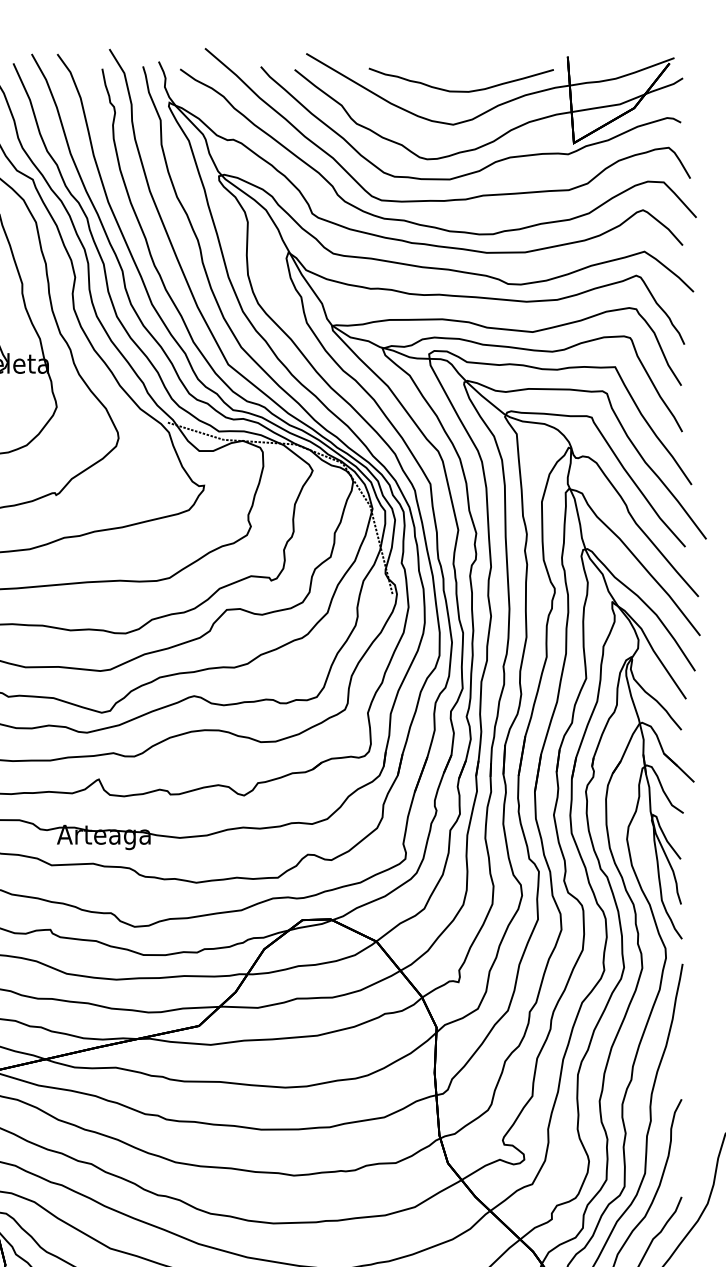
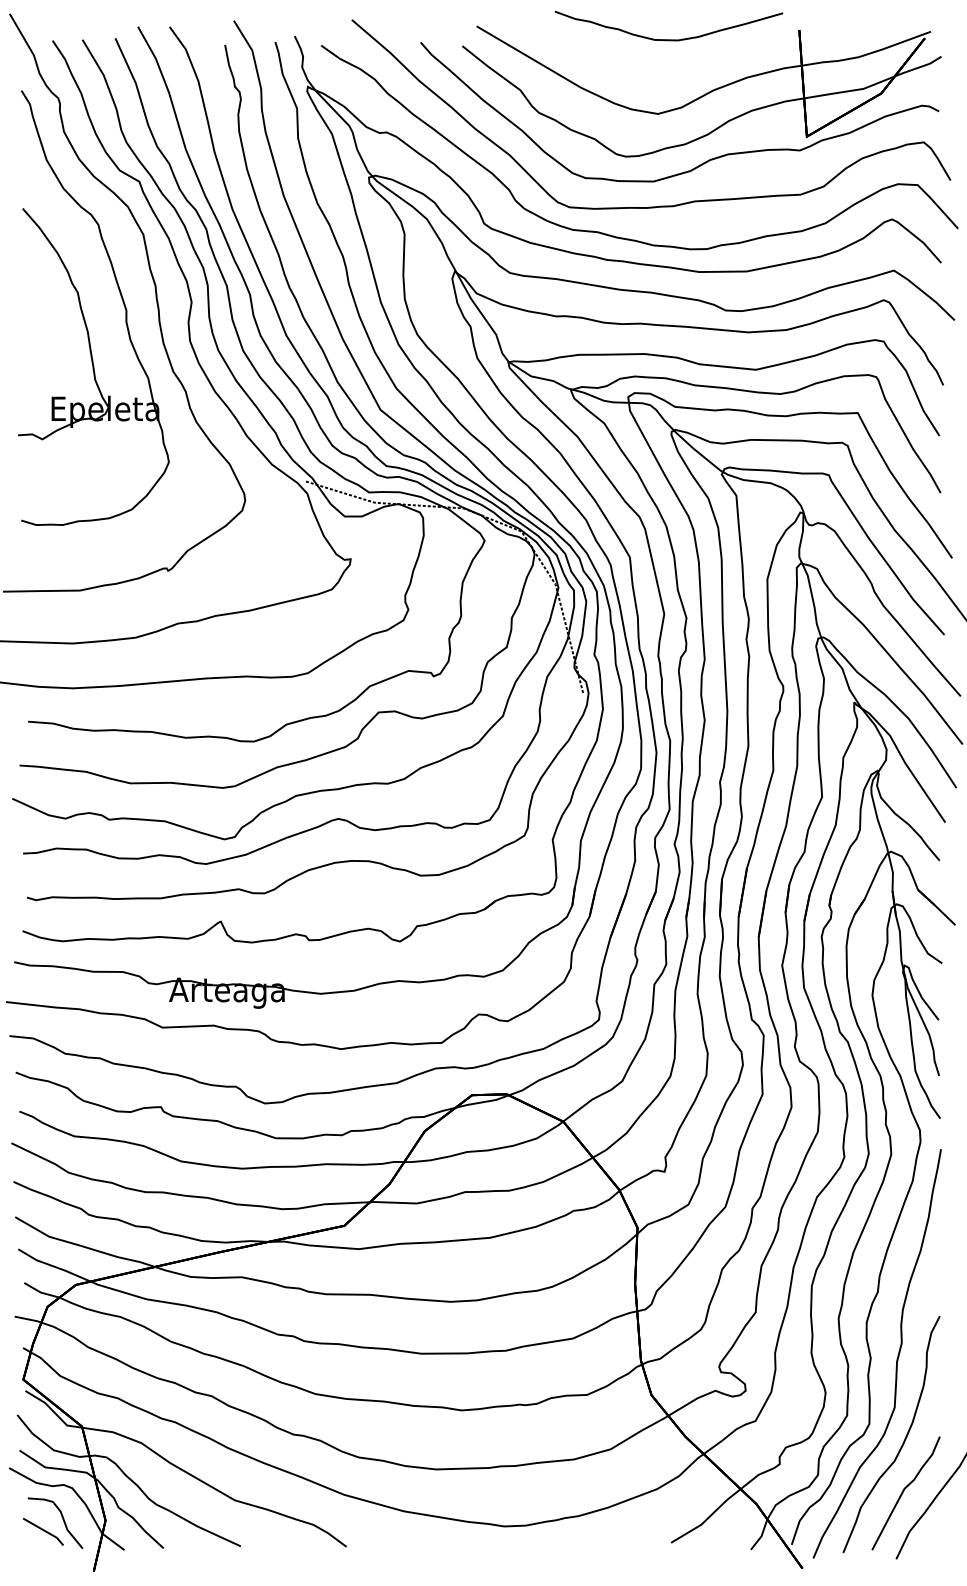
curve: (460, 91) -> (668, 39), moved

